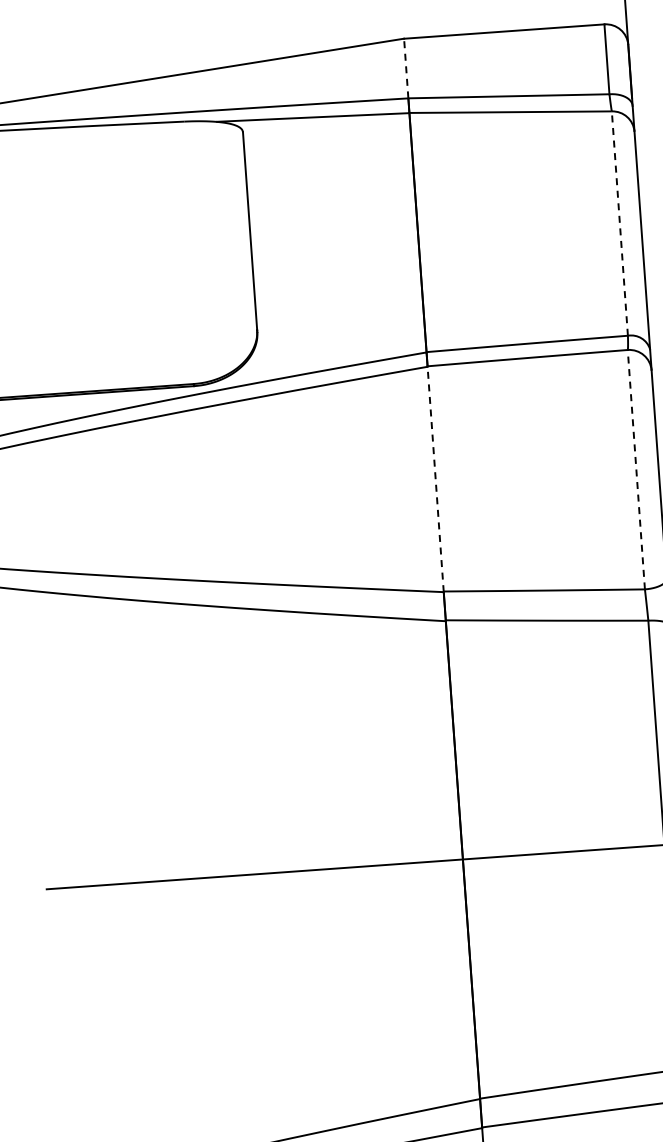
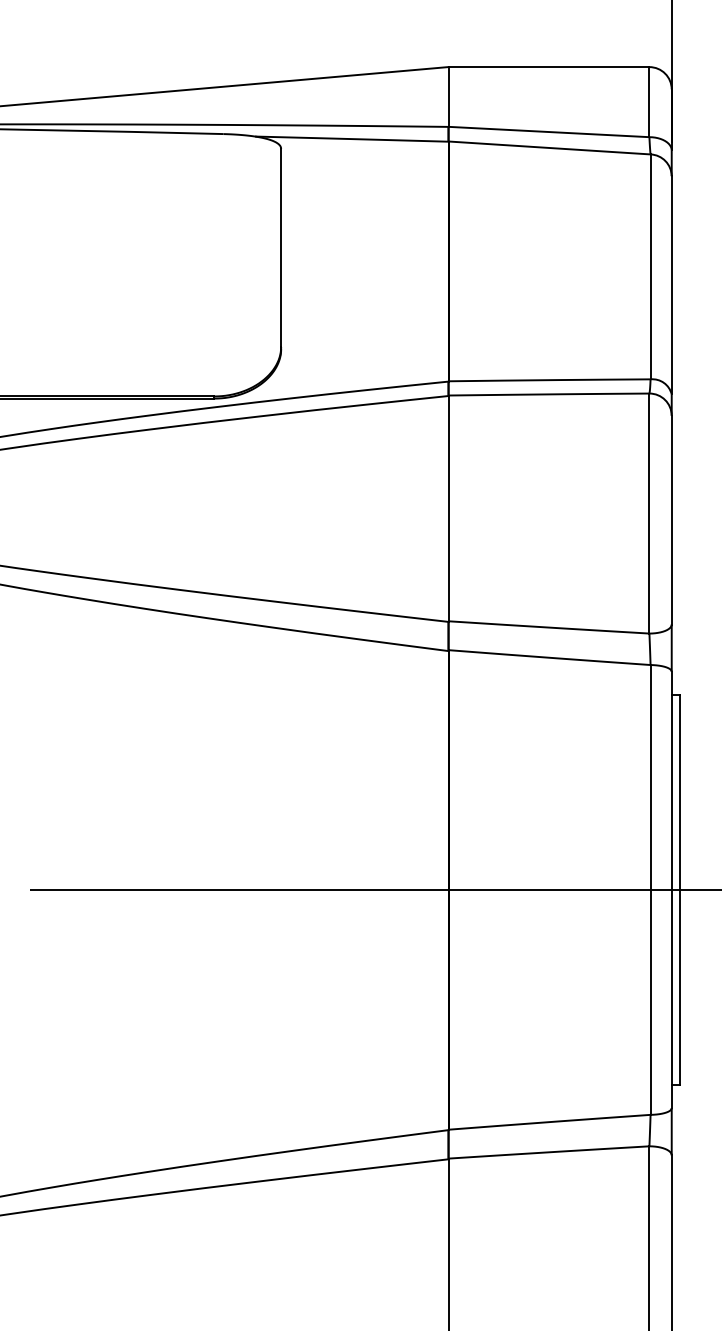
line: (406, 68) -> (448, 96), dashed -> solid
line: (619, 223) -> (650, 266), dashed -> solid
line: (636, 469) -> (649, 513), dashed -> solid
line: (435, 479) -> (448, 508), dashed -> solid

